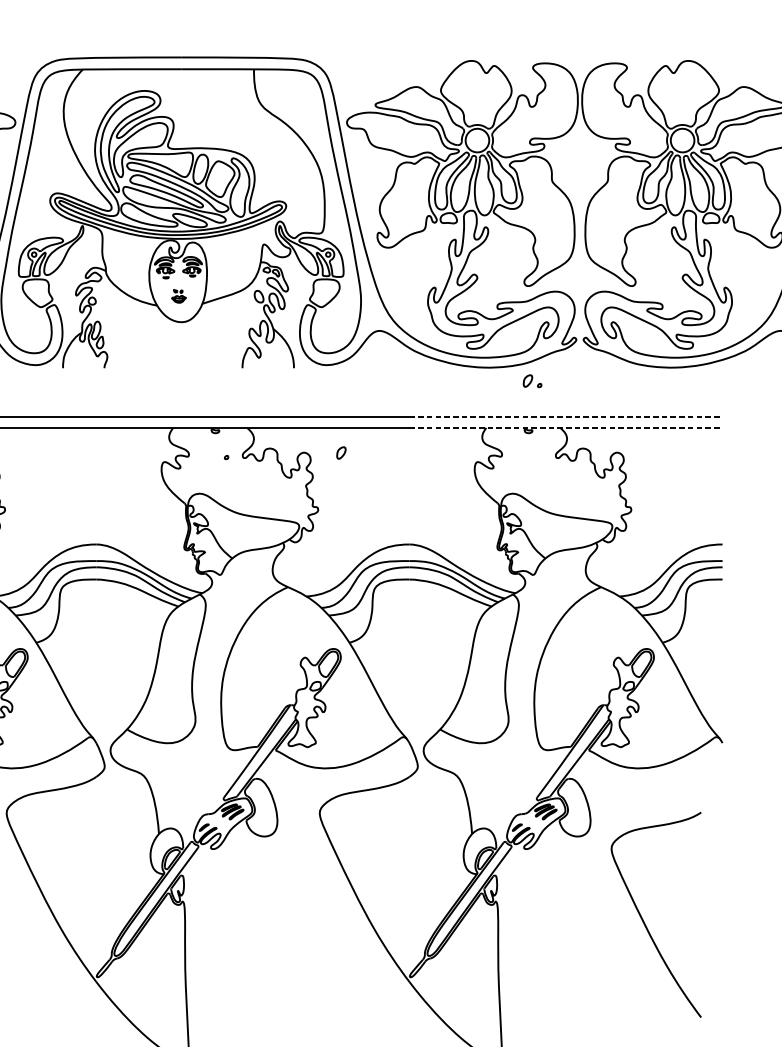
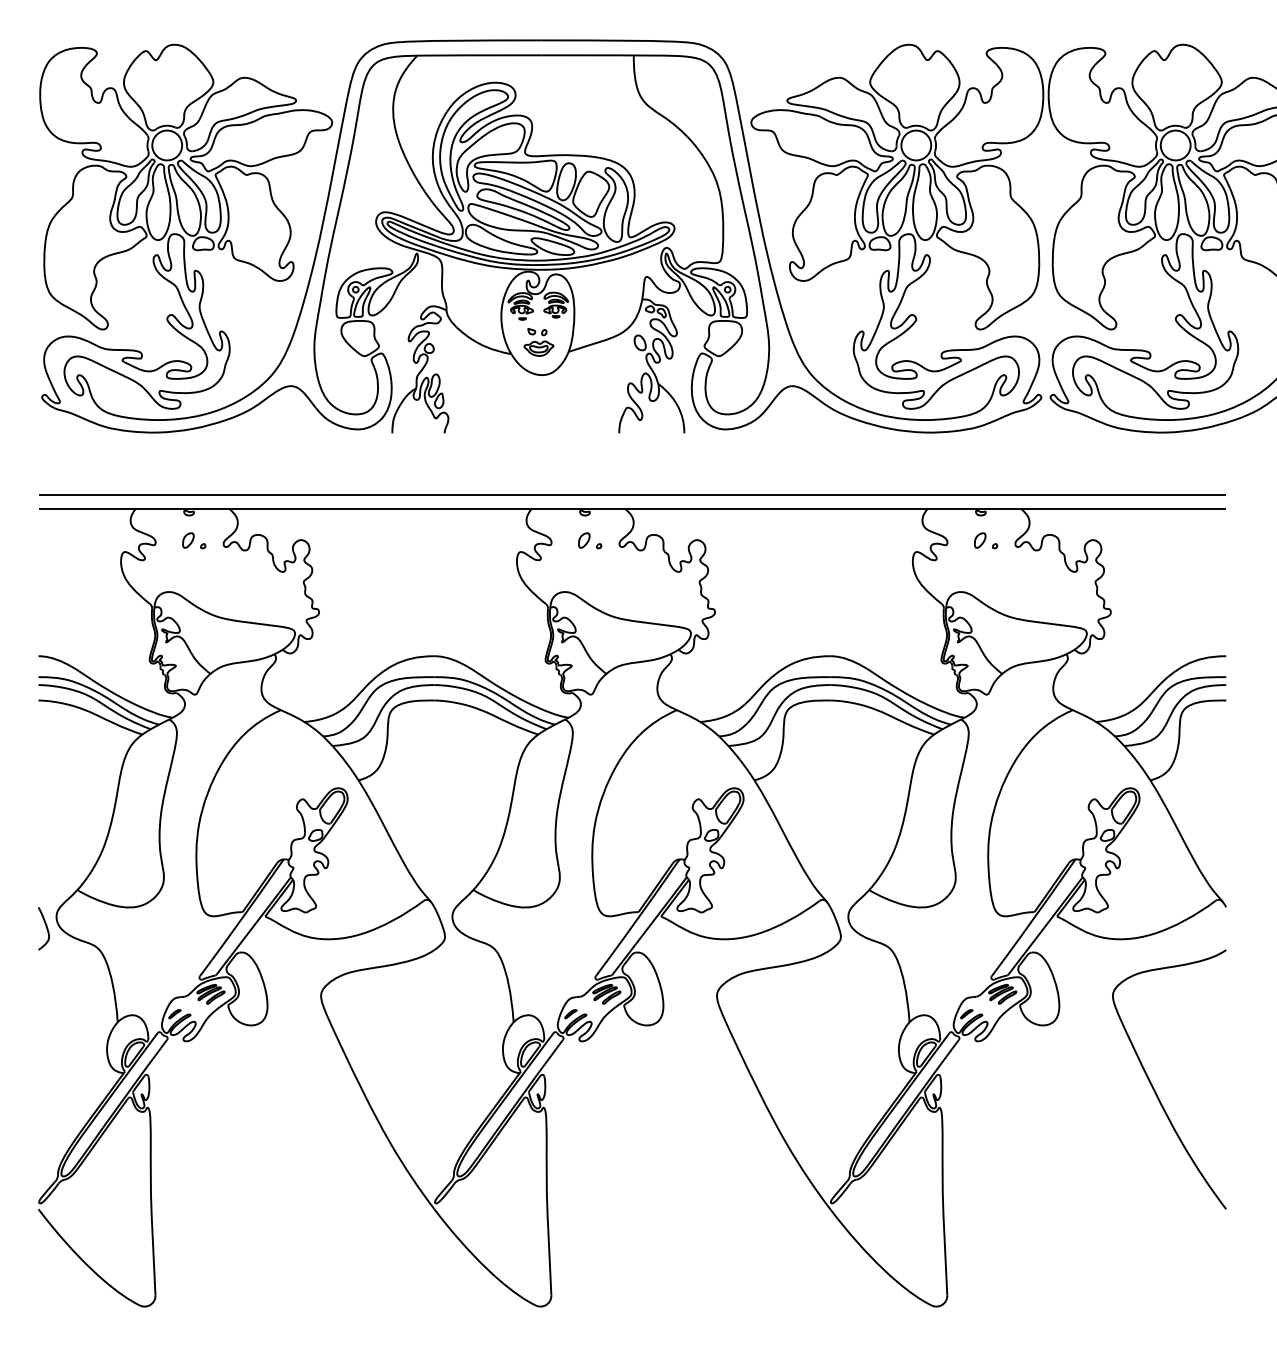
part: (178, 296) -> (538, 342), size x1.67
part: (532, 381) -> (985, 540), moved
line: (566, 417) -> (1028, 495), dashed -> solid
line: (566, 427) -> (1028, 508), dashed -> solid
part: (341, 452) -> (584, 540), moved
curve: (643, 920) -> (1153, 1086), moved

